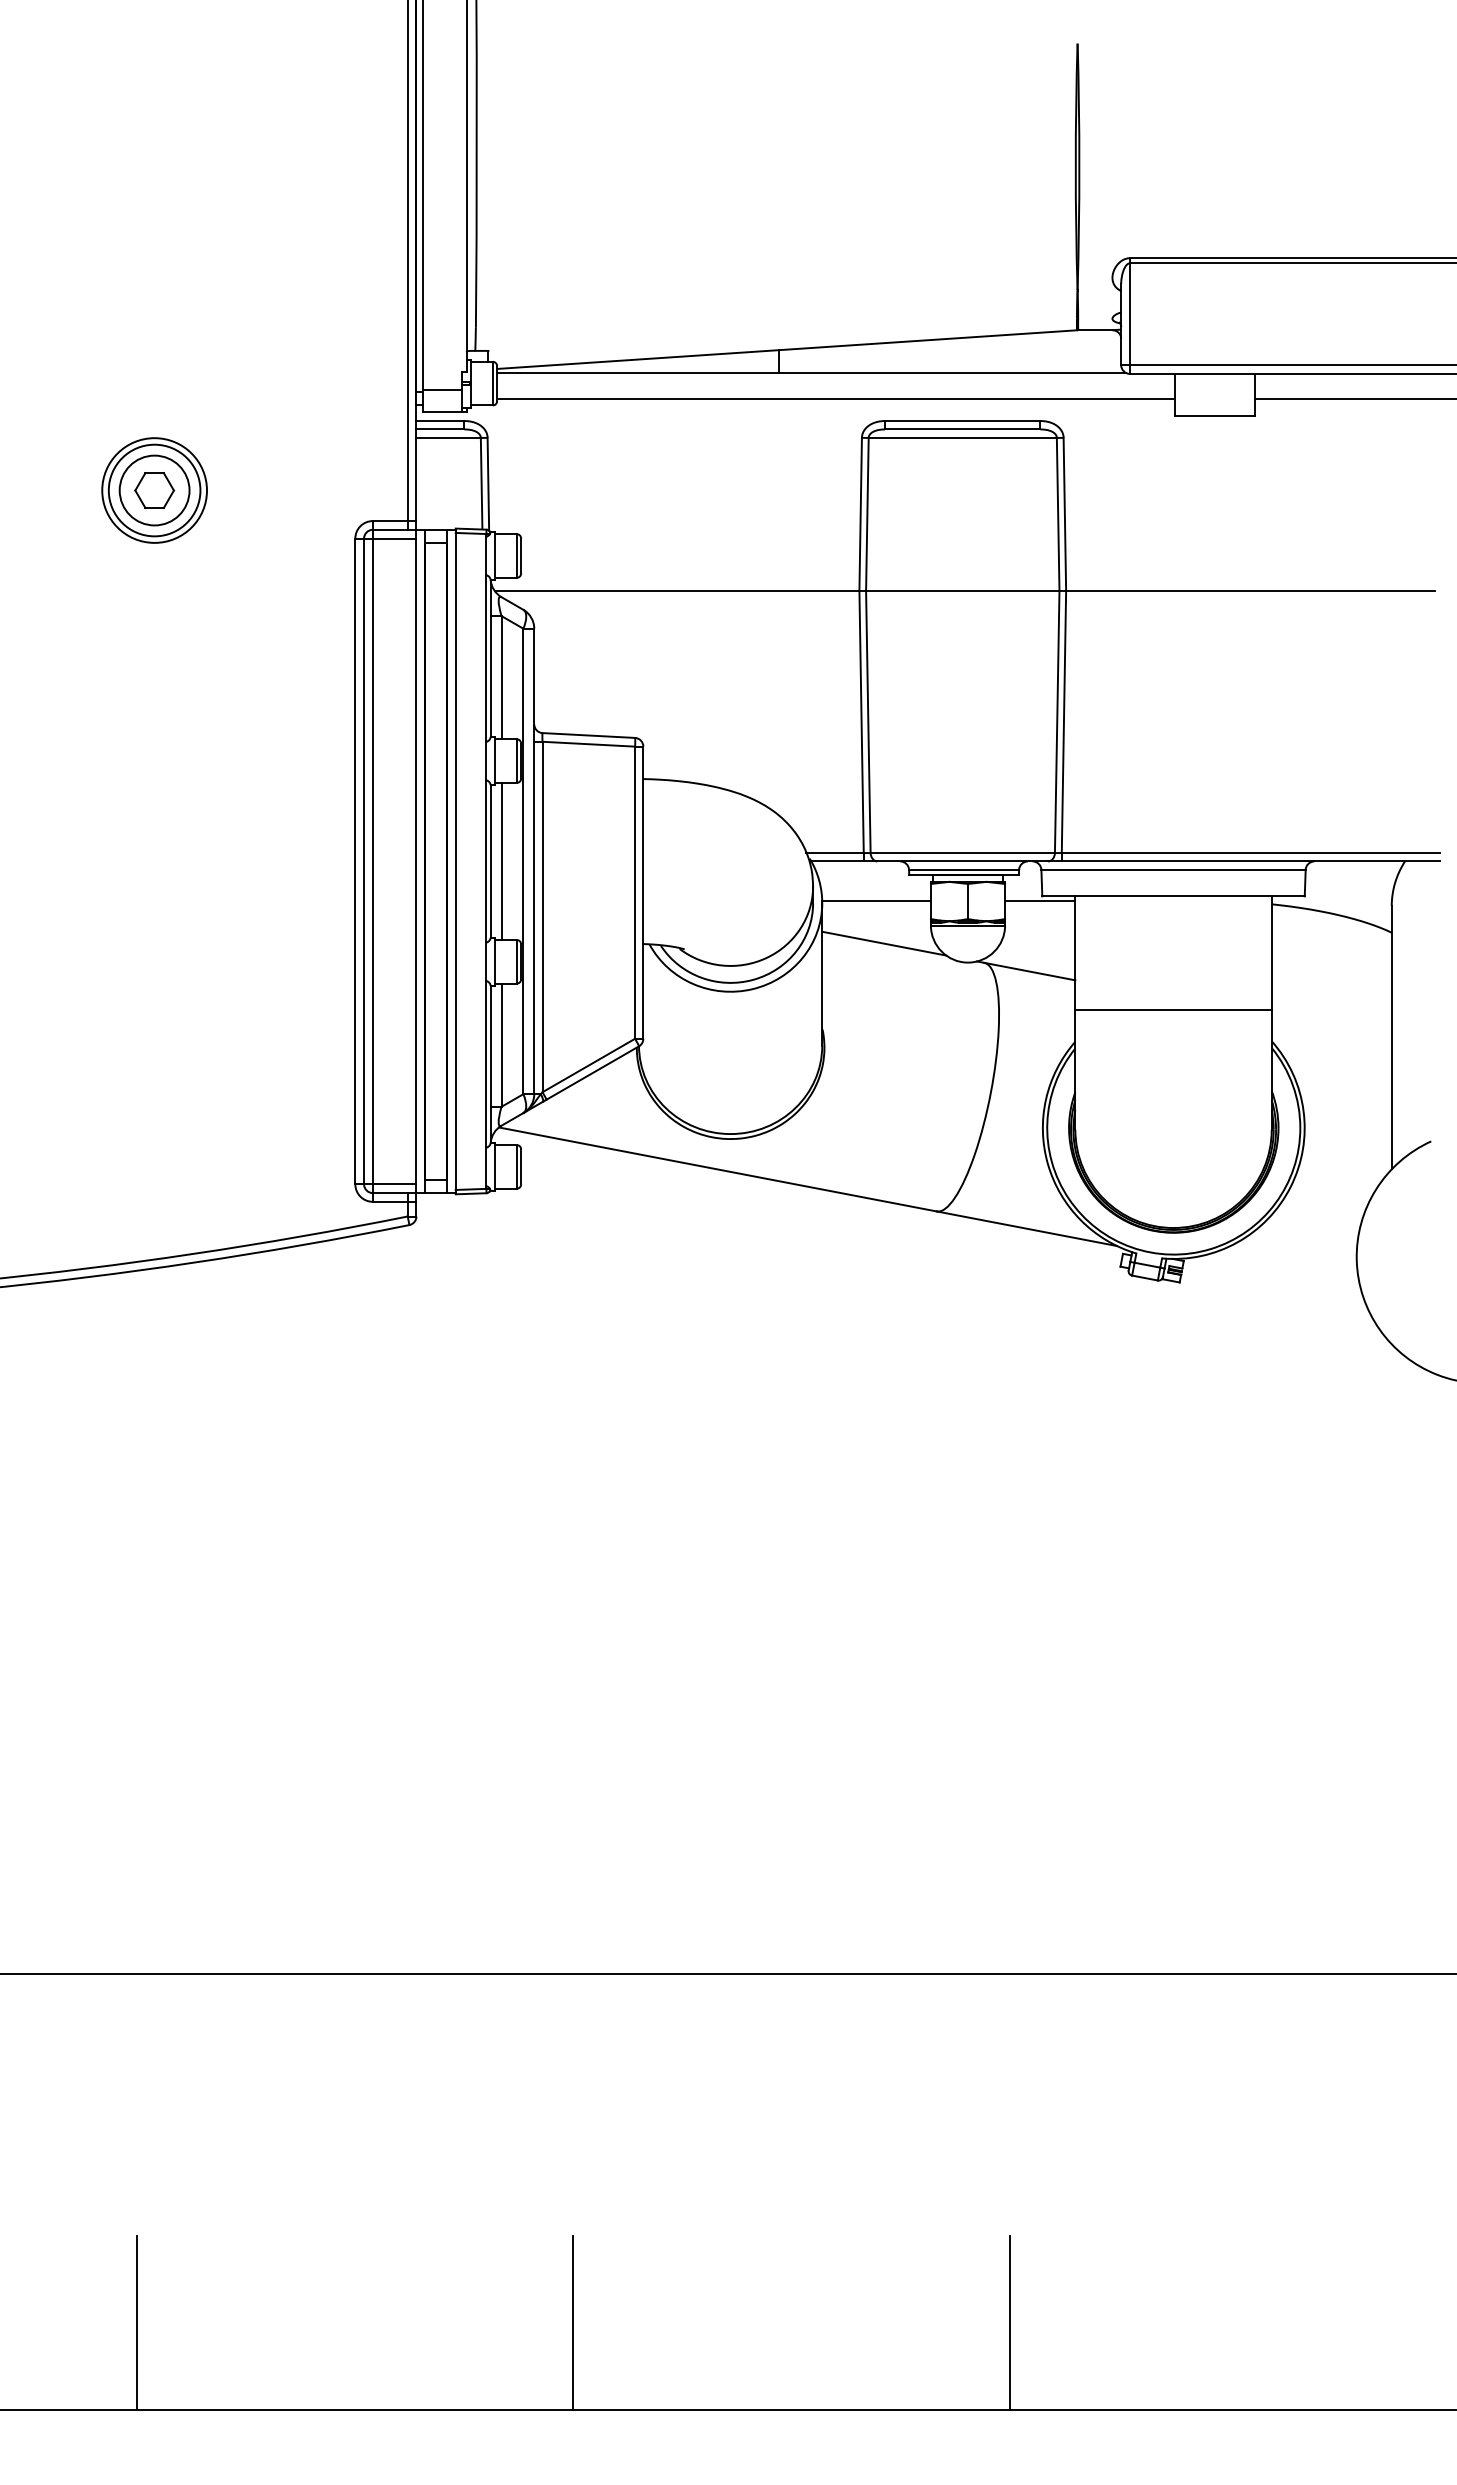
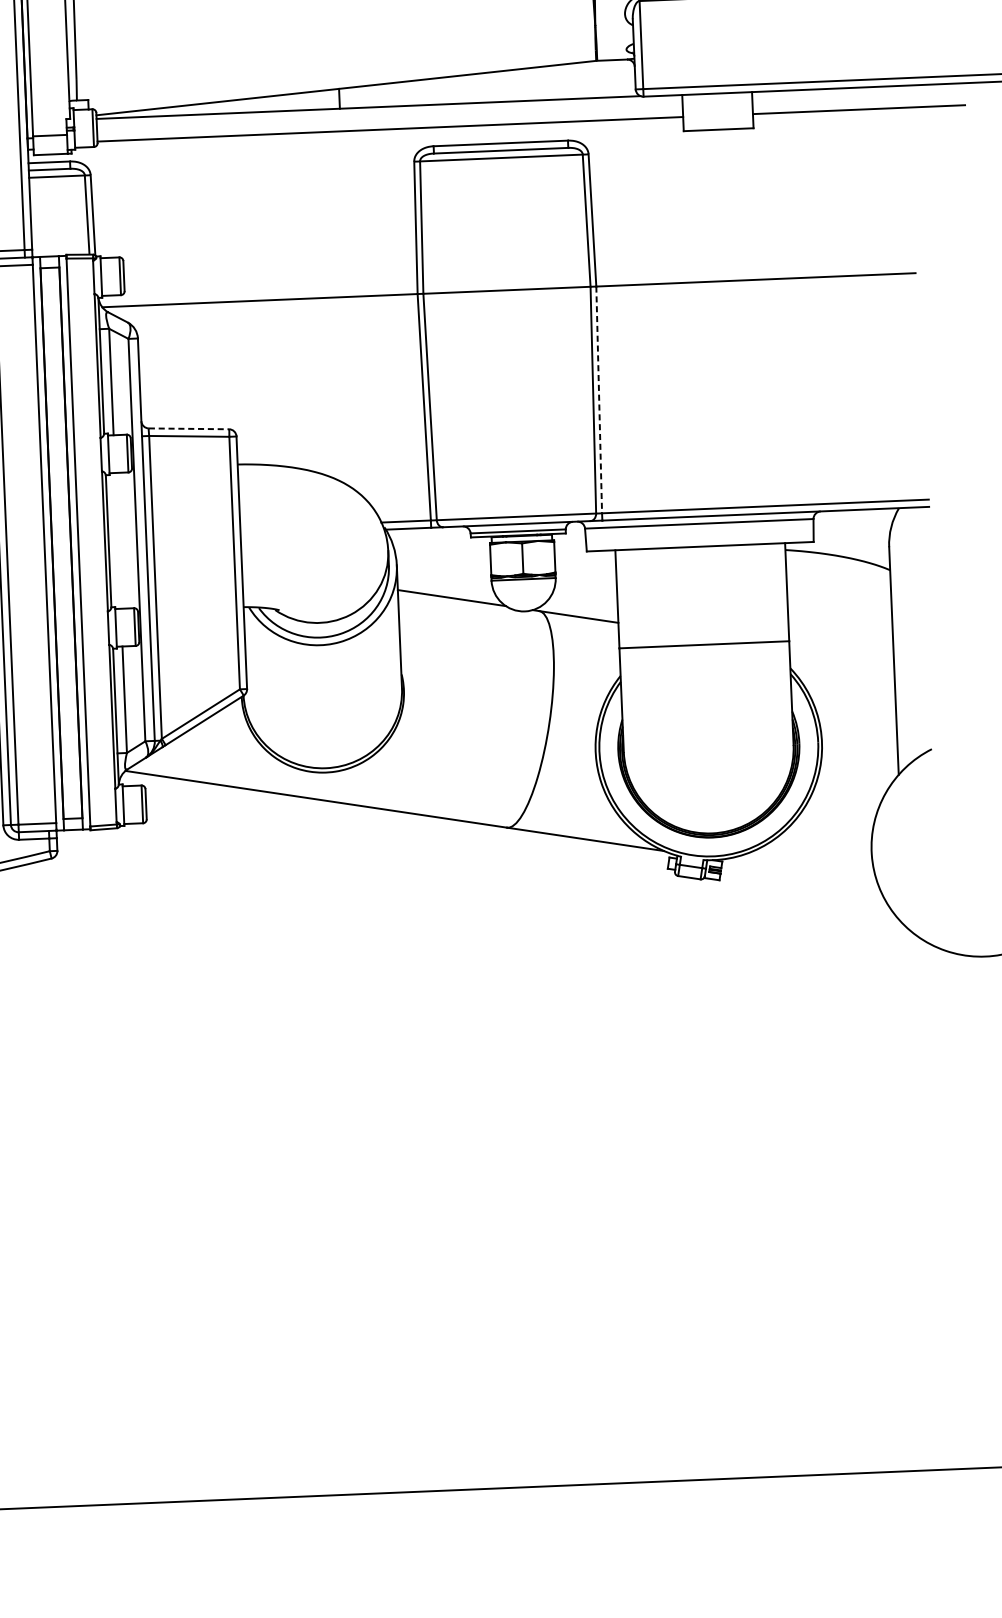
line: (1063, 722) -> (598, 400), solid -> dashed
line: (589, 735) -> (189, 428), solid -> dashed
line: (501, 861) -> (118, 540), removed
line: (876, 900) -> (443, 561), removed
line: (1040, 900) -> (585, 555), removed

